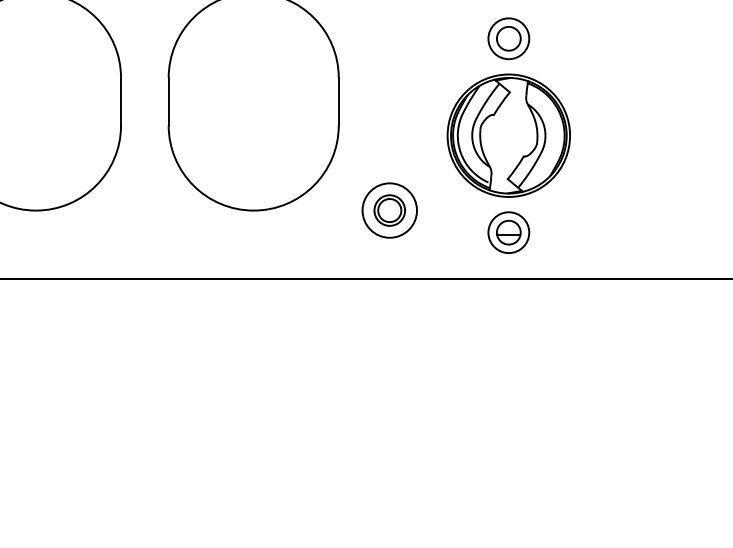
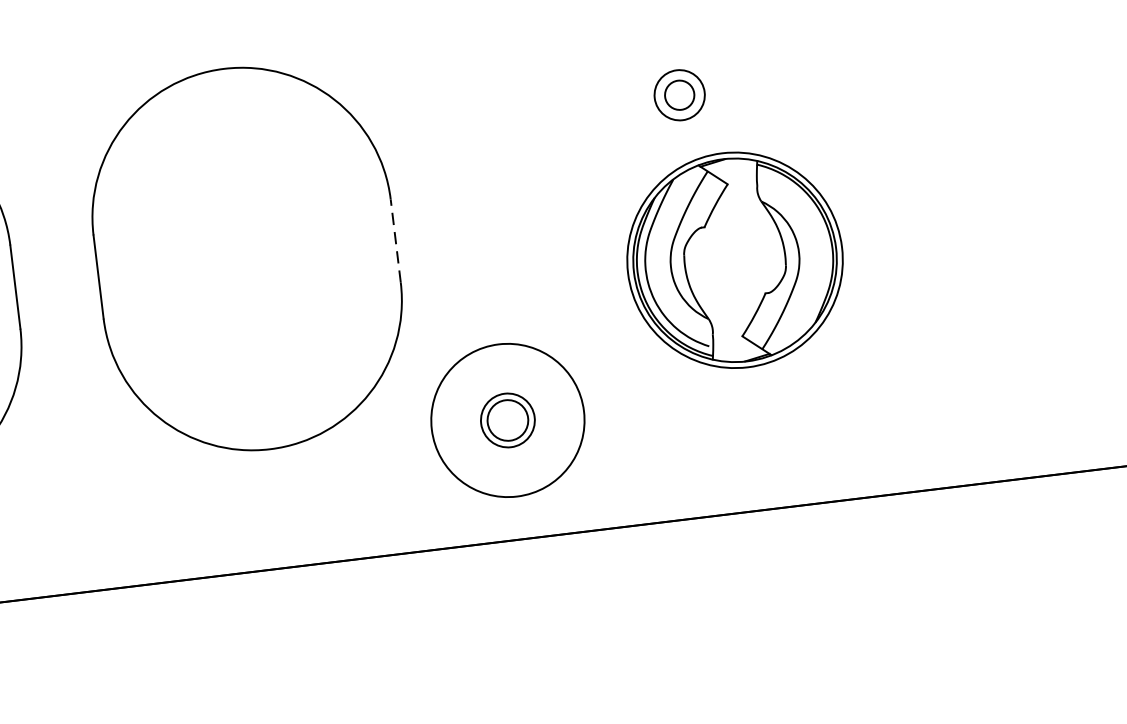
part: (508, 38) -> (678, 94), size x0.7
line: (338, 101) -> (395, 240), solid -> dashed
part: (508, 135) -> (734, 259), moved
circle: (389, 210) -> (507, 420), size x1.6
part: (508, 232) -> (719, 433), removed

